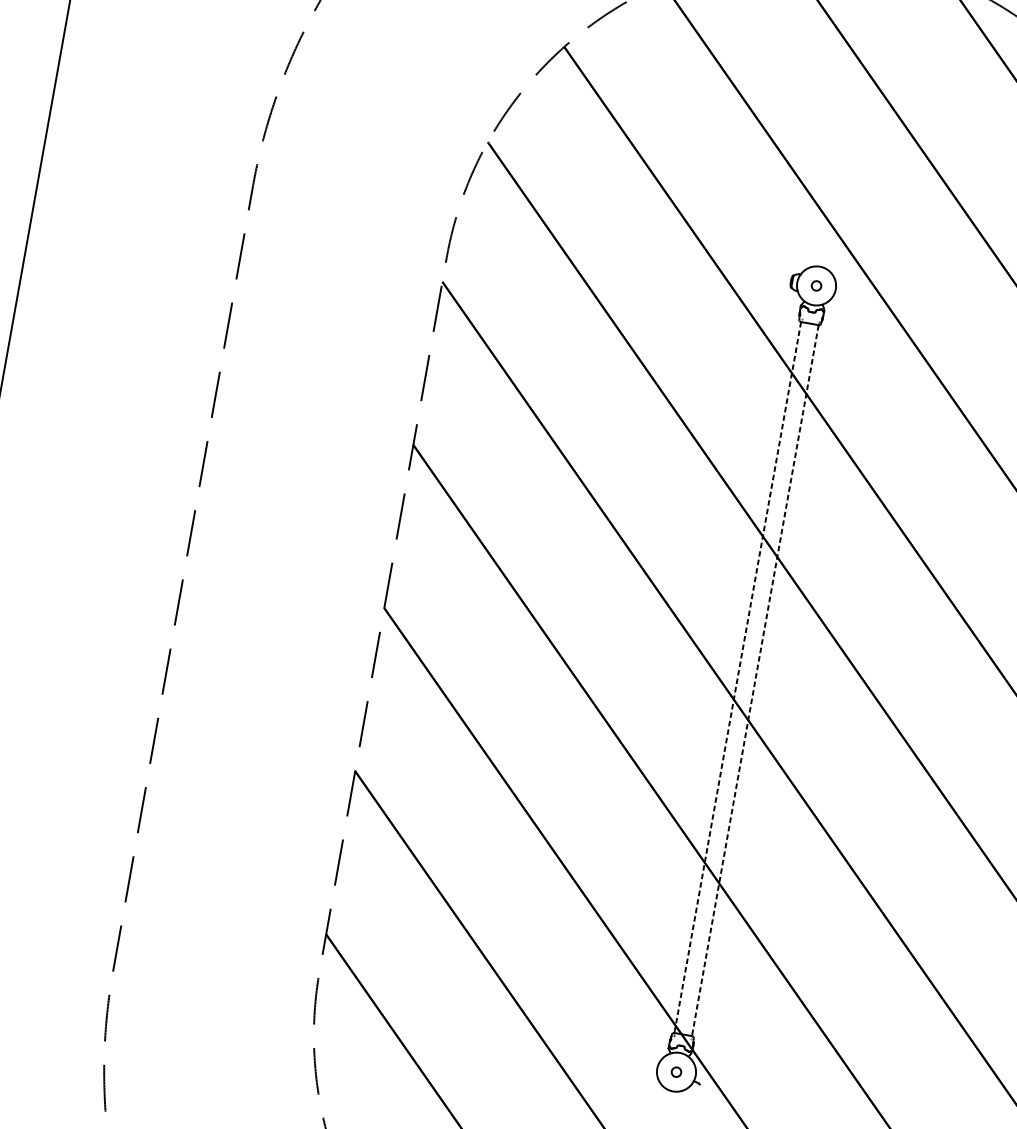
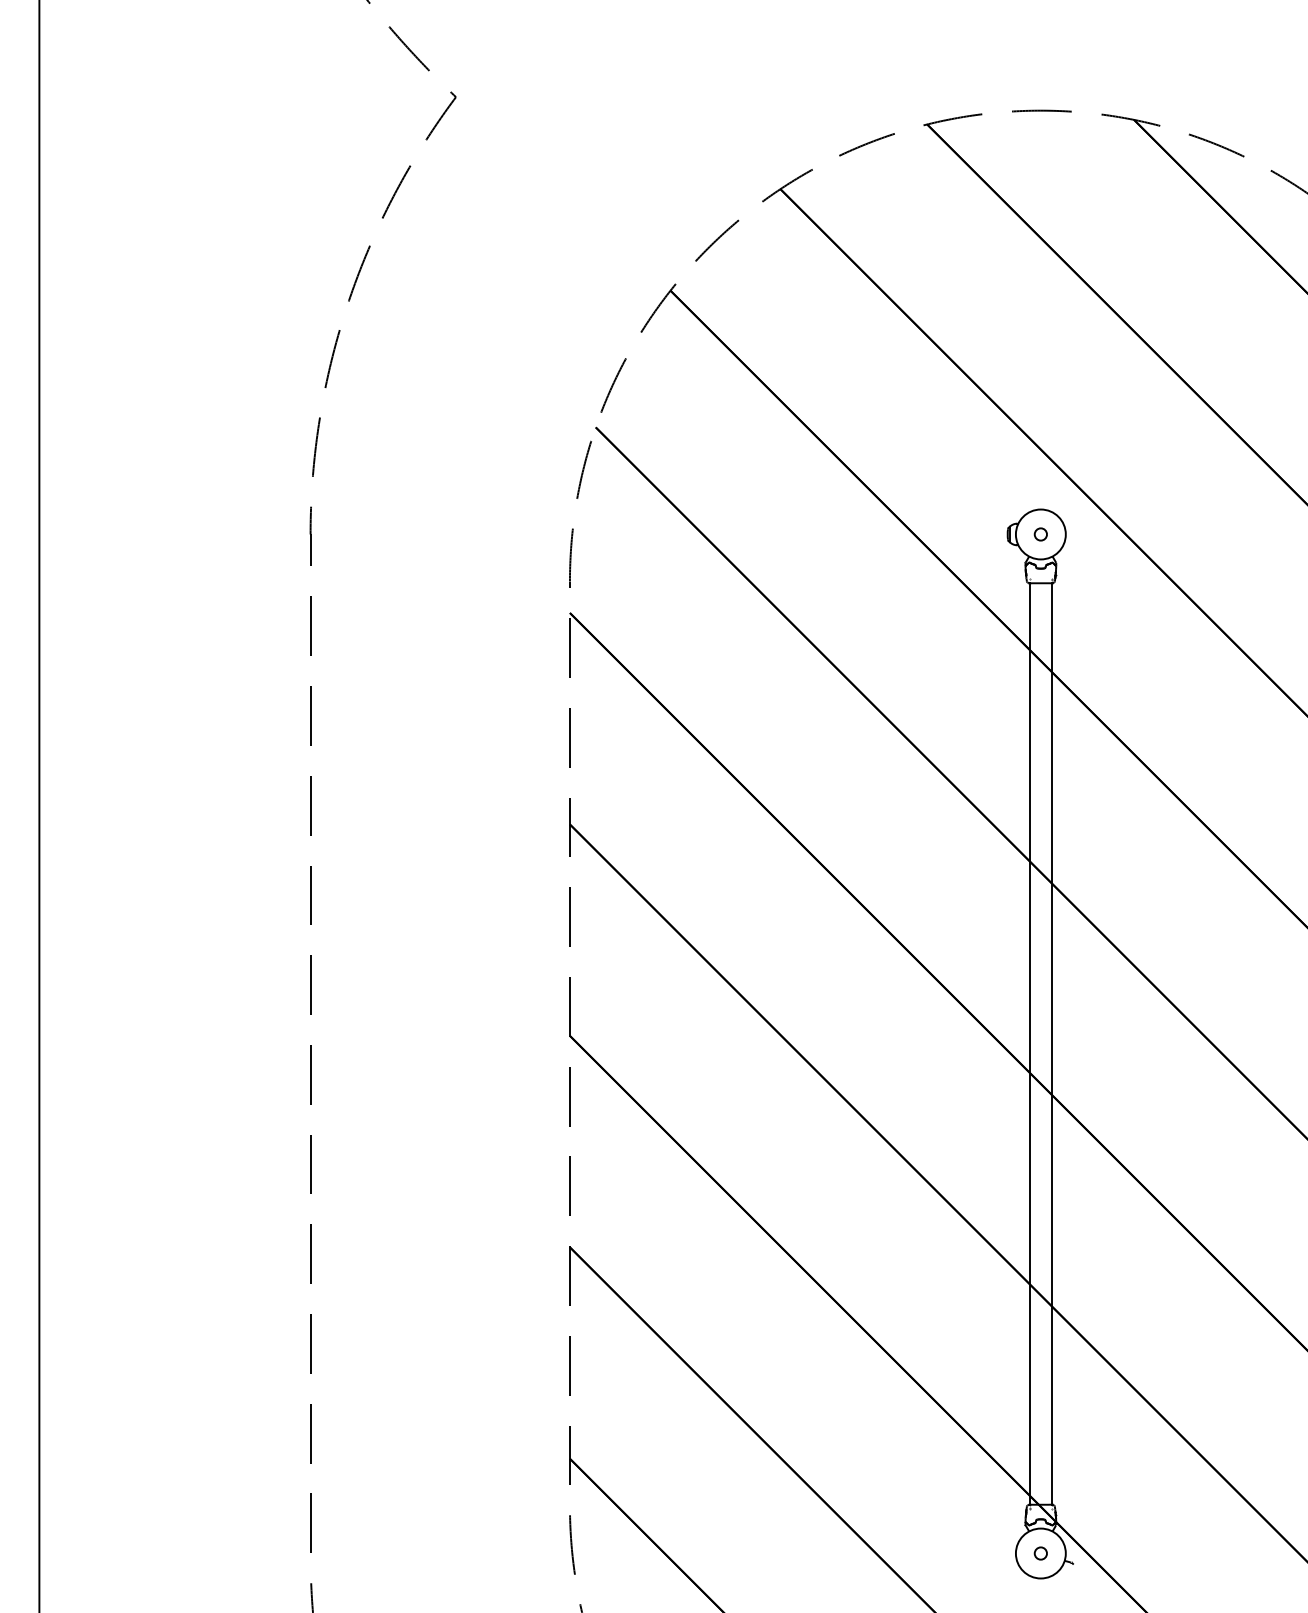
line: (737, 677) -> (1029, 1044), dashed -> solid
line: (755, 681) -> (1052, 1044), dashed -> solid

